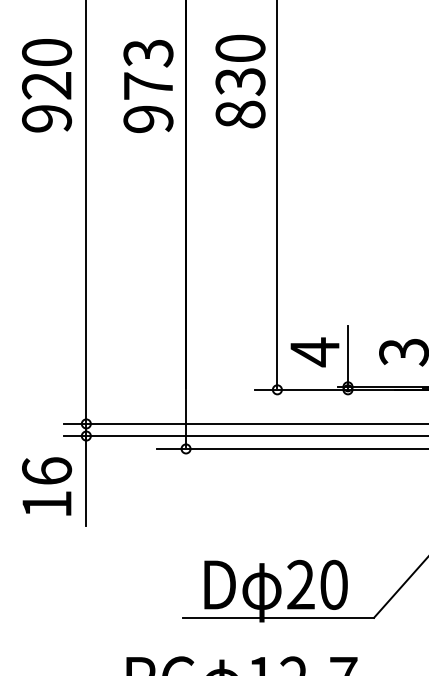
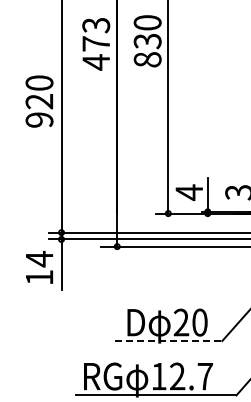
text: (46, 85) -> (39, 101), moved
text: (148, 119) -> (96, 62), 973 -> 473
text: (46, 470) -> (39, 258), 16 -> 14
line: (279, 618) -> (169, 341), solid -> dashed

